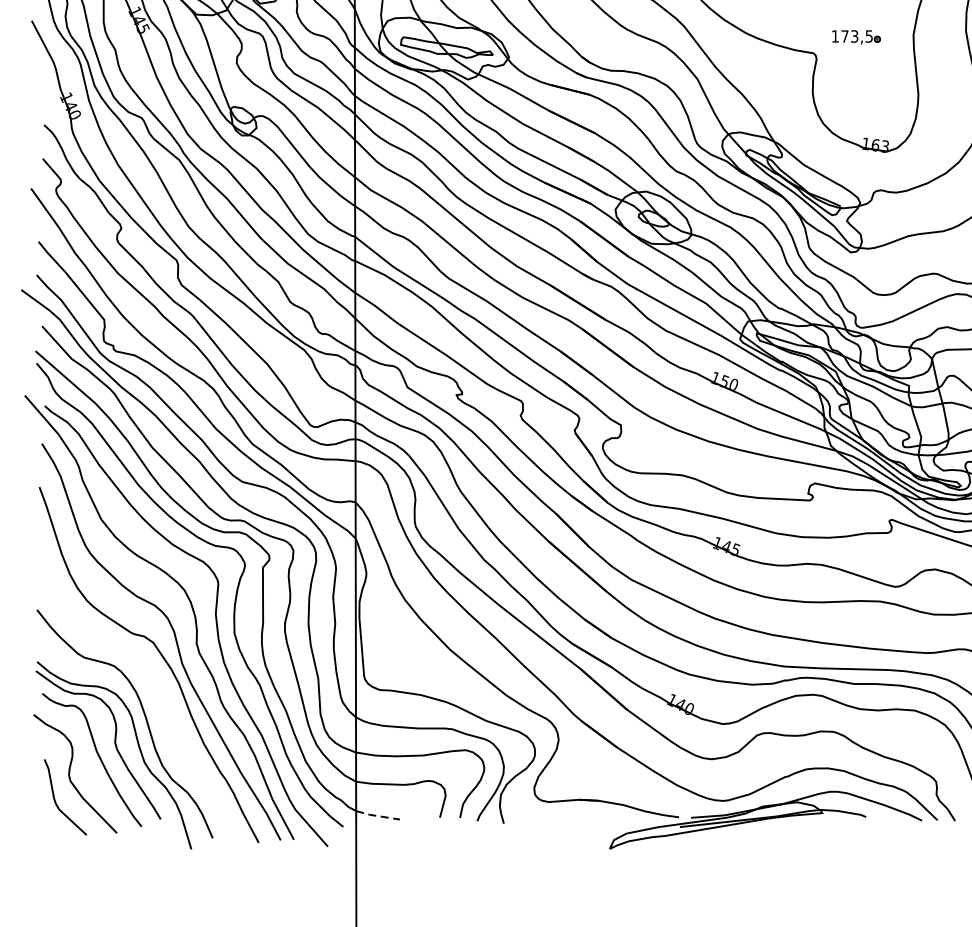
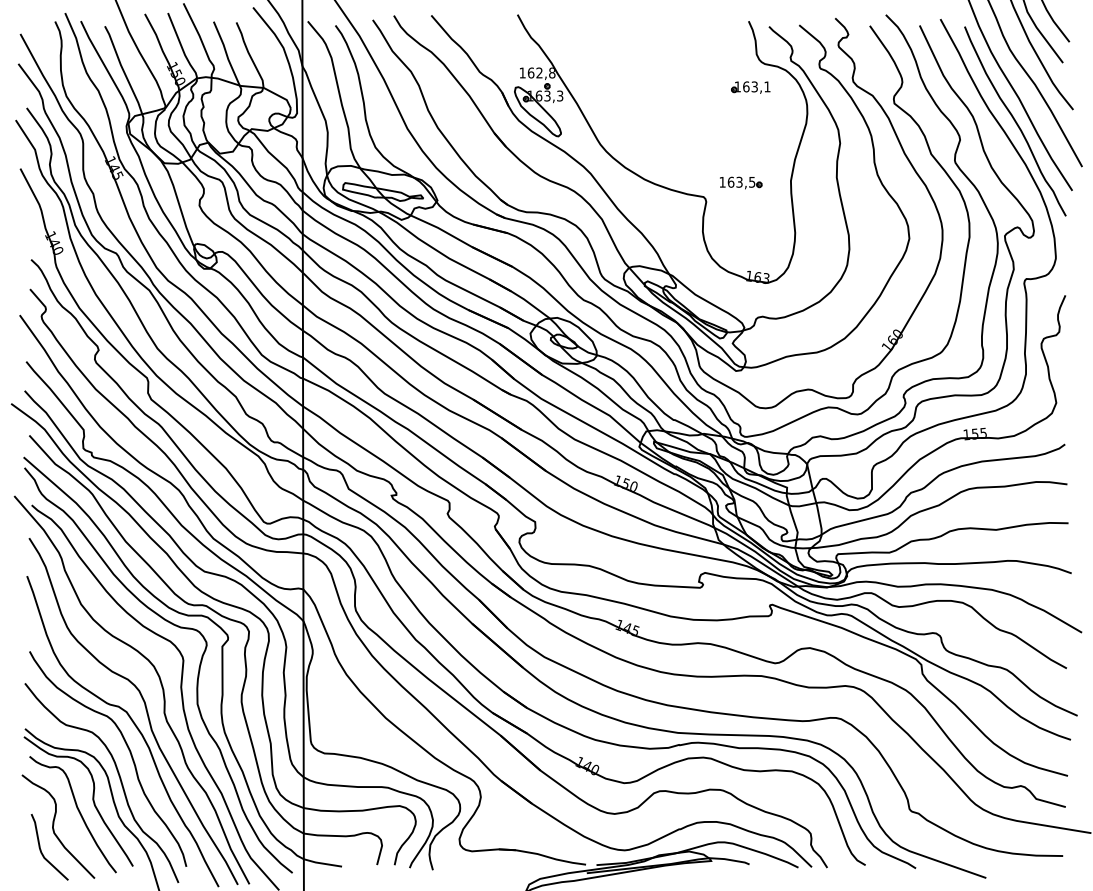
text: (844, 35) -> (730, 181), 173,5 -> 163,5
curve: (154, 684) -> (127, 748), added
line: (377, 815) -> (322, 863), dashed -> solid

